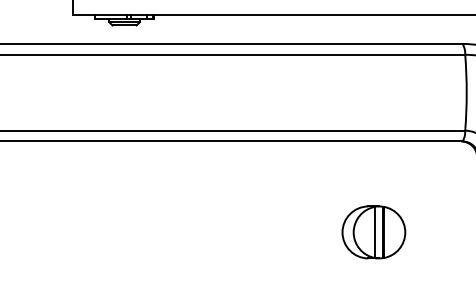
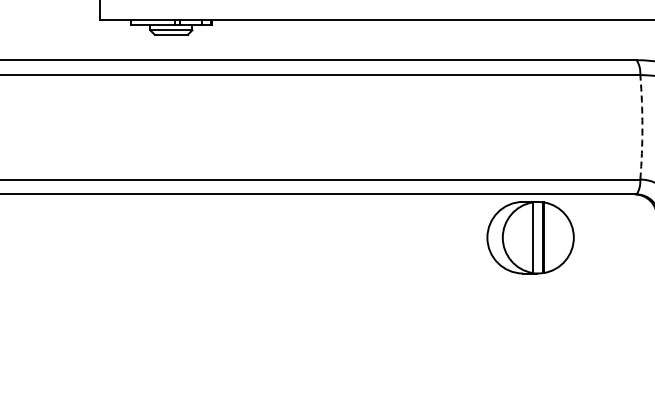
arc: (466, 92) -> (642, 127), solid -> dashed
part: (373, 232) -> (530, 237), moved

